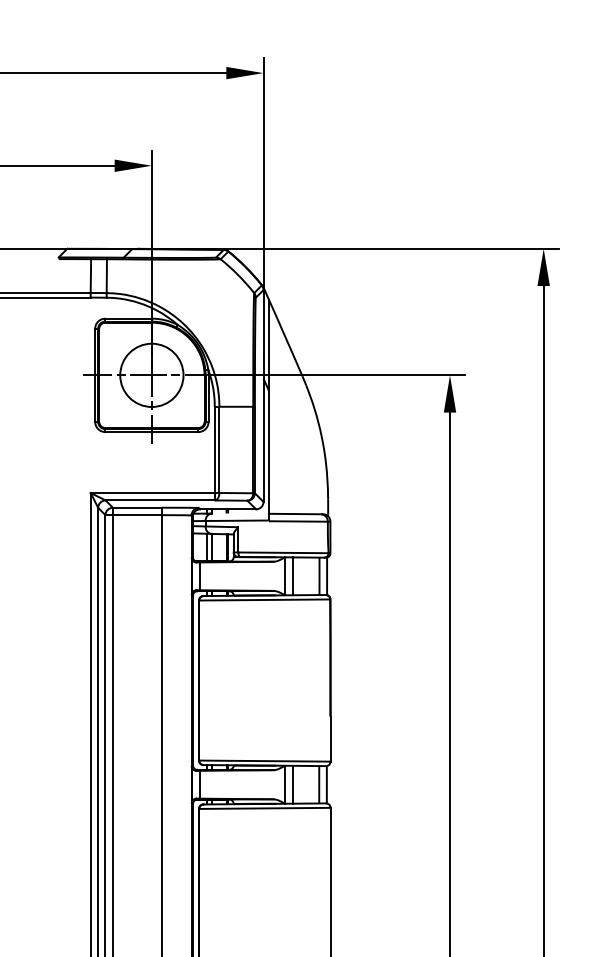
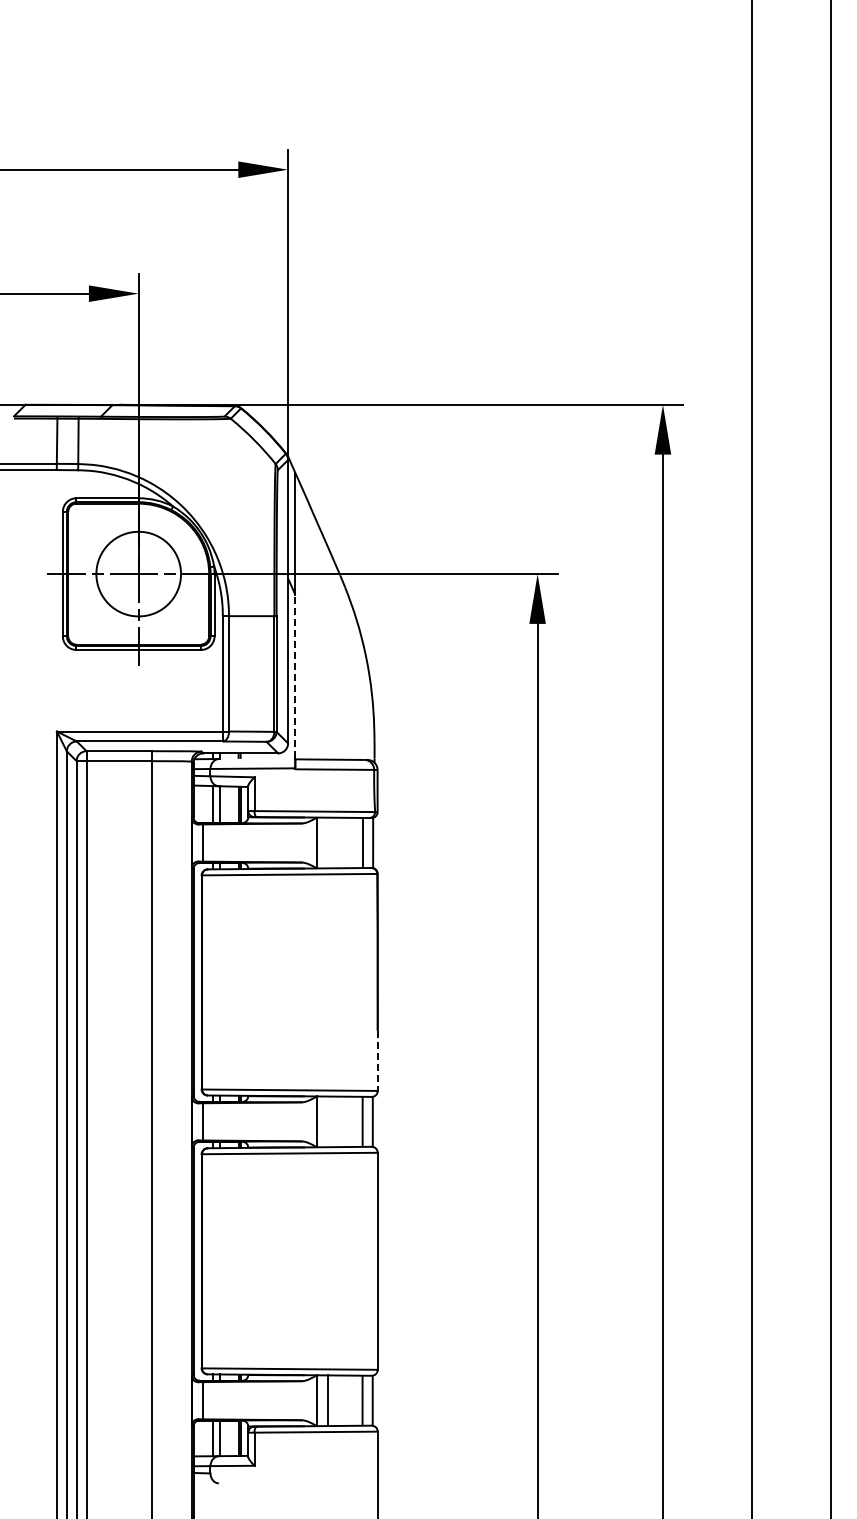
line: (269, 451) -> (295, 676), solid -> dashed
line: (292, 575) -> (327, 842), removed
line: (330, 739) -> (377, 1061), solid -> dashed
line: (292, 784) -> (327, 1121), removed

